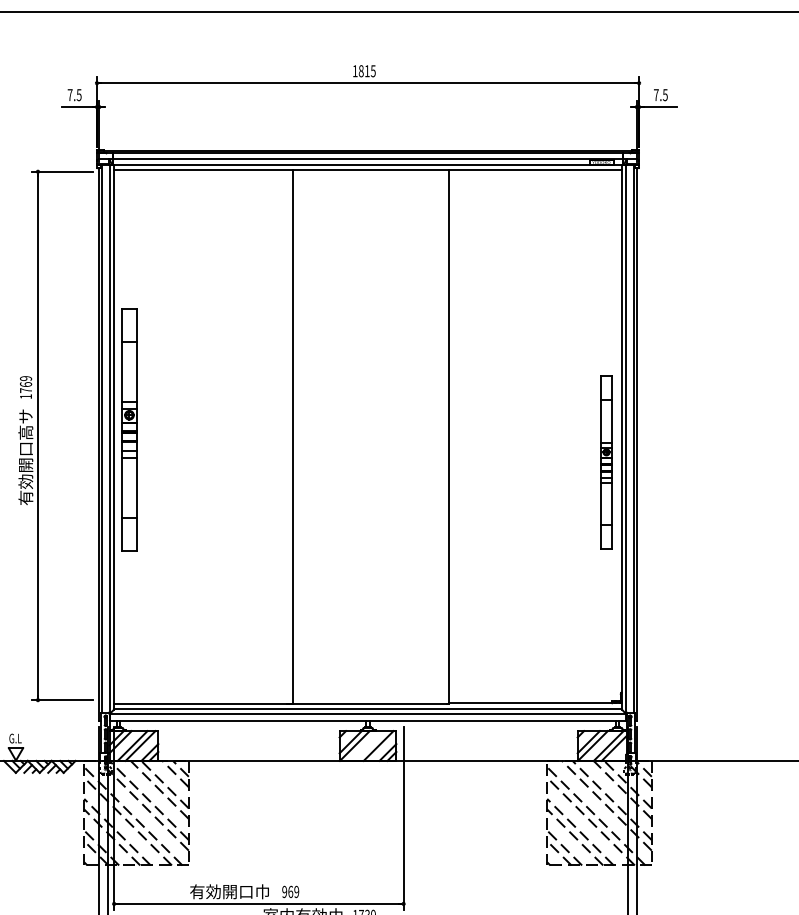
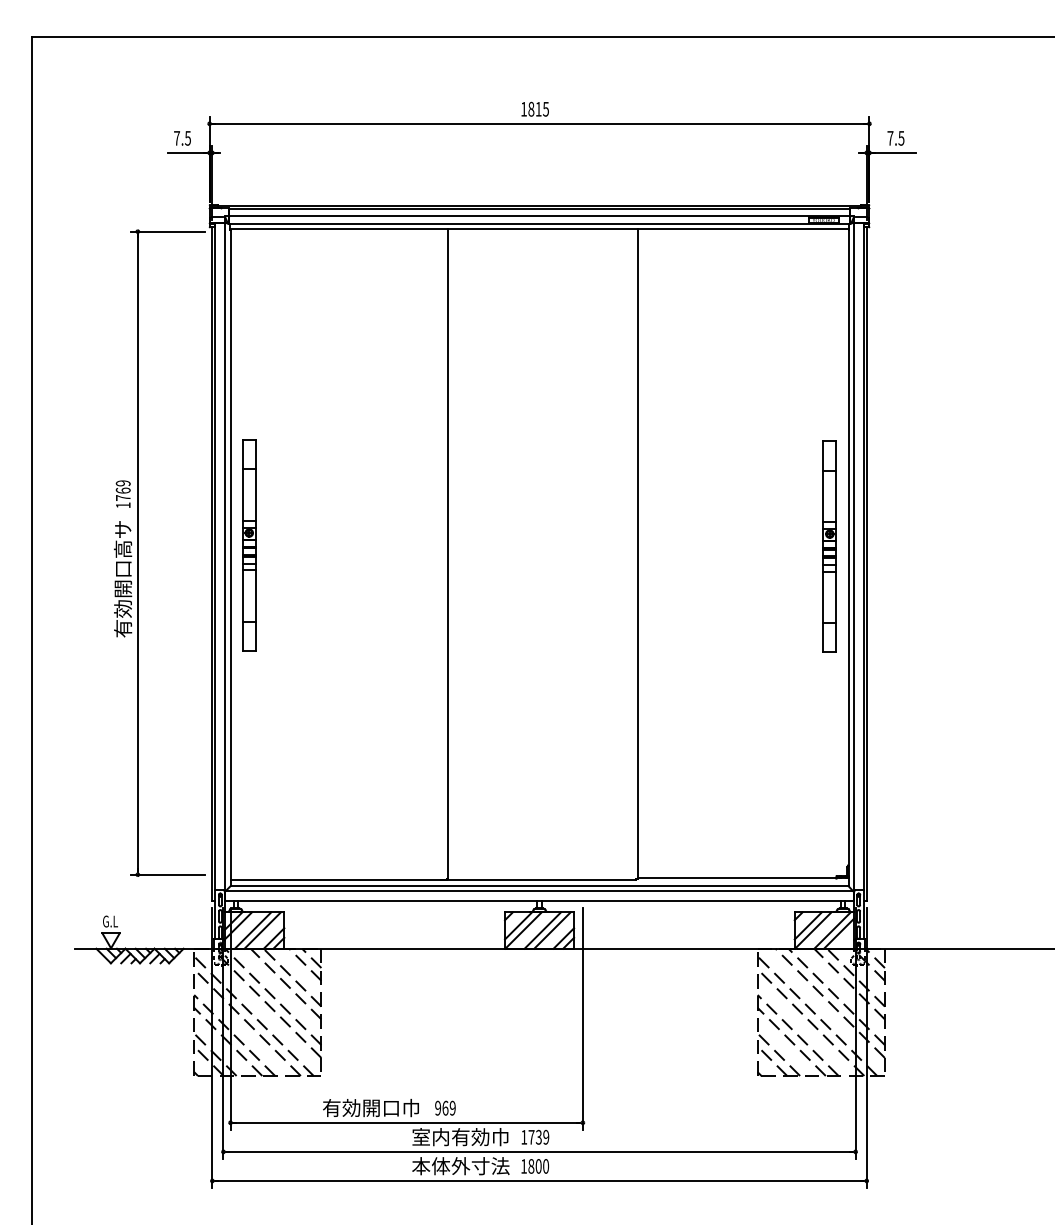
part: (129, 429) -> (249, 545), size x0.71
part: (606, 462) -> (829, 546), moved
line: (370, 745) -> (542, 930), added

